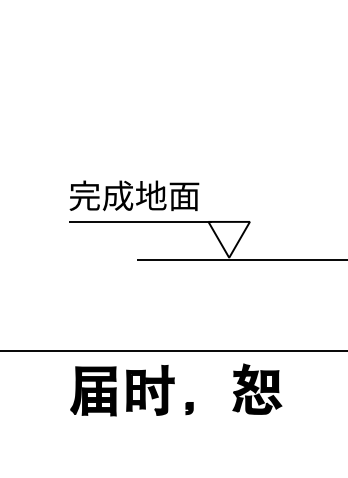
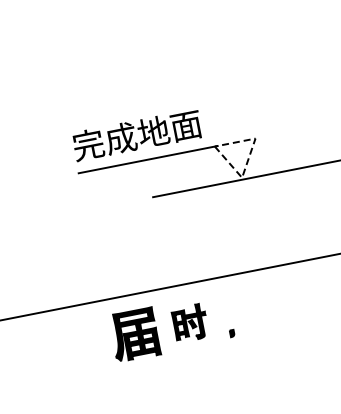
line: (239, 239) -> (248, 157), solid -> dashed
part: (257, 388) -> (295, 300), removed
part: (150, 390) -> (190, 323), size x0.7
part: (189, 408) -> (232, 333), size x0.6

